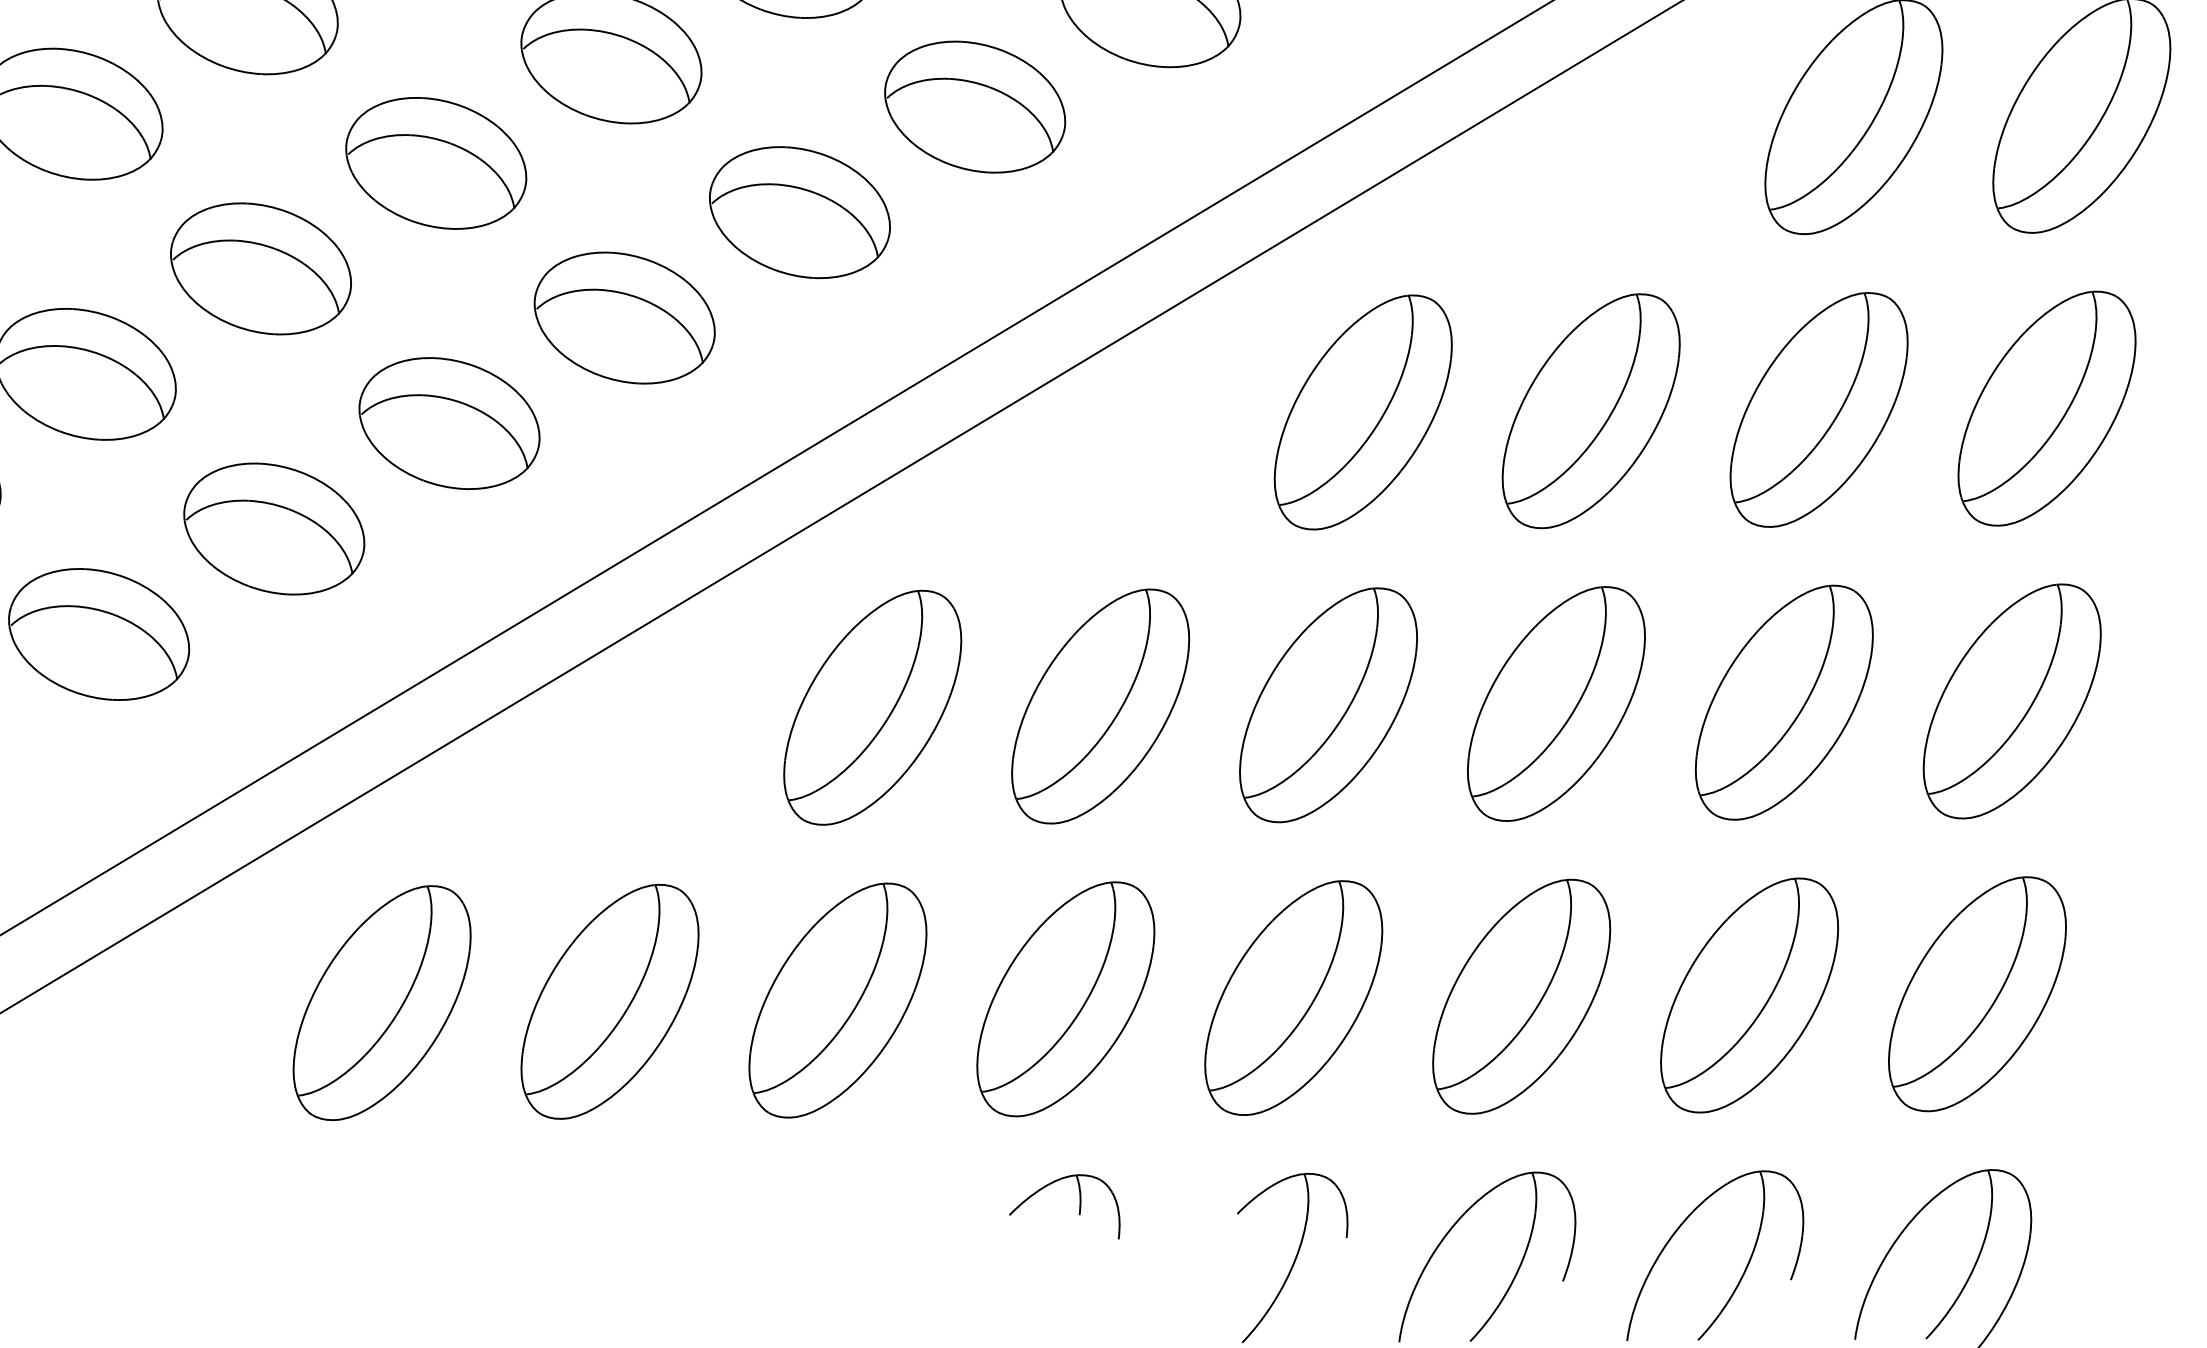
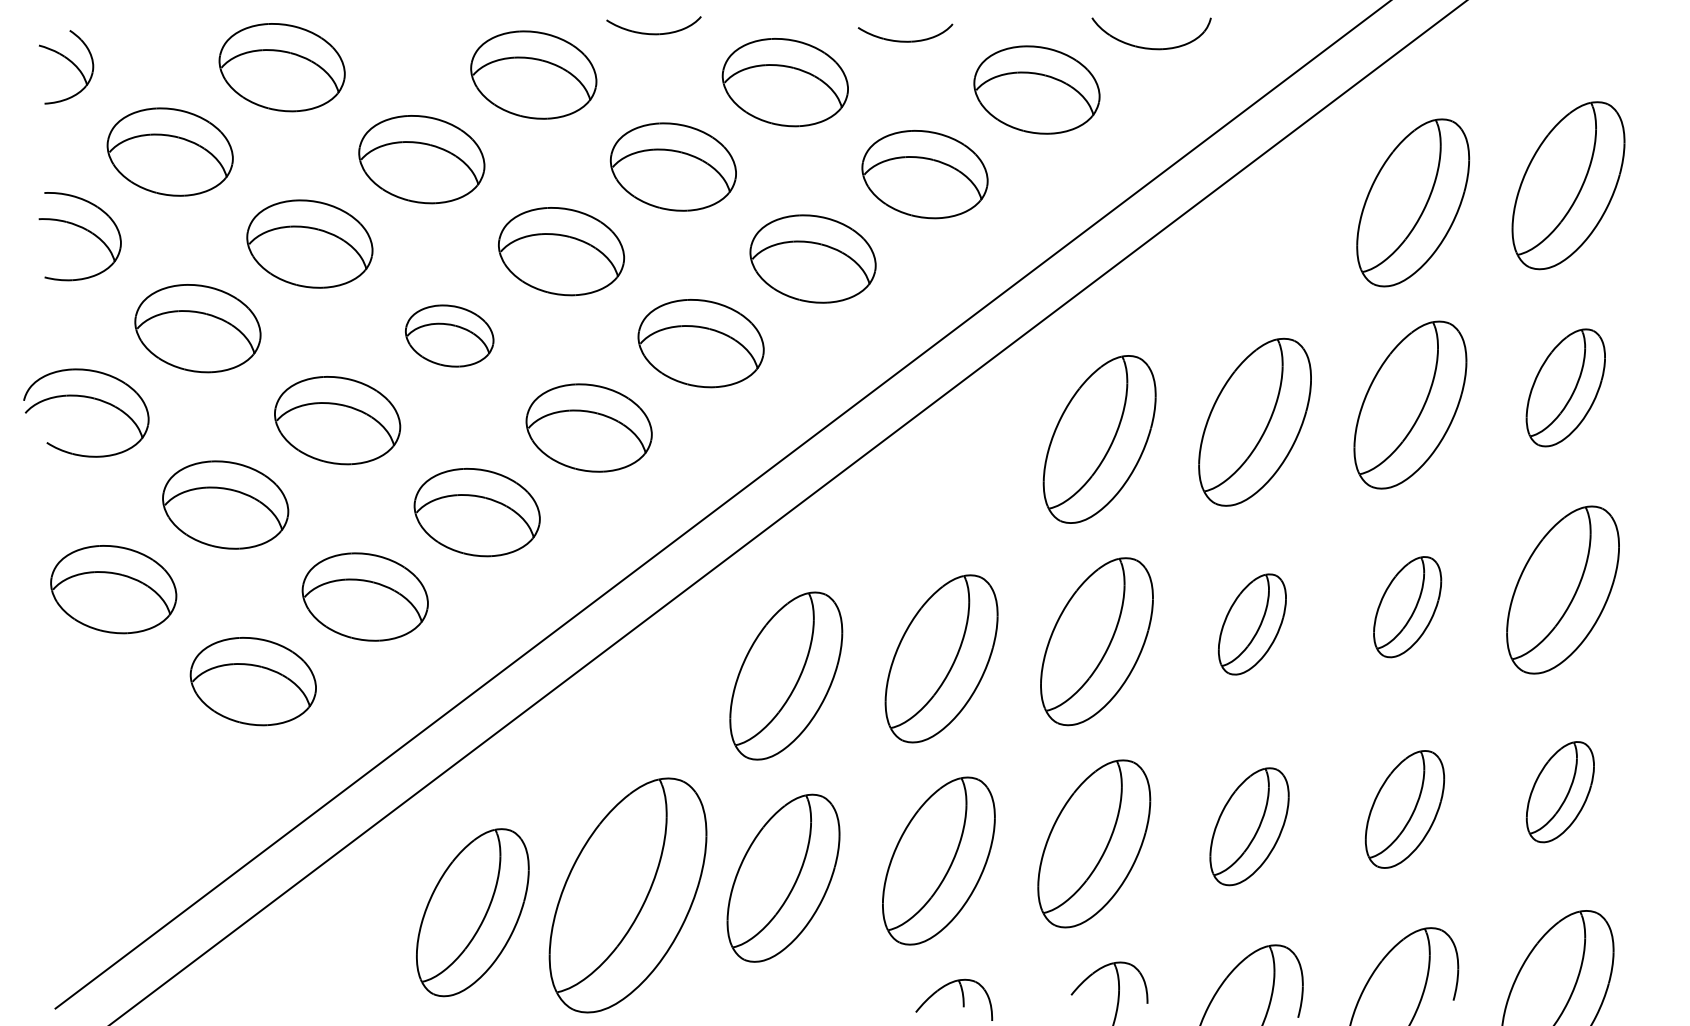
part: (436, 162) -> (449, 335), size x0.7
part: (2046, 408) -> (1565, 387), size x0.7
part: (1784, 701) -> (1407, 606), size x0.6
part: (1556, 704) -> (1252, 624), size x0.6
part: (1977, 993) -> (1560, 791), size x0.6
part: (1748, 995) -> (1404, 809), size x0.7
part: (1521, 996) -> (1249, 826), size x0.7
part: (610, 1001) -> (628, 895), size x1.4

